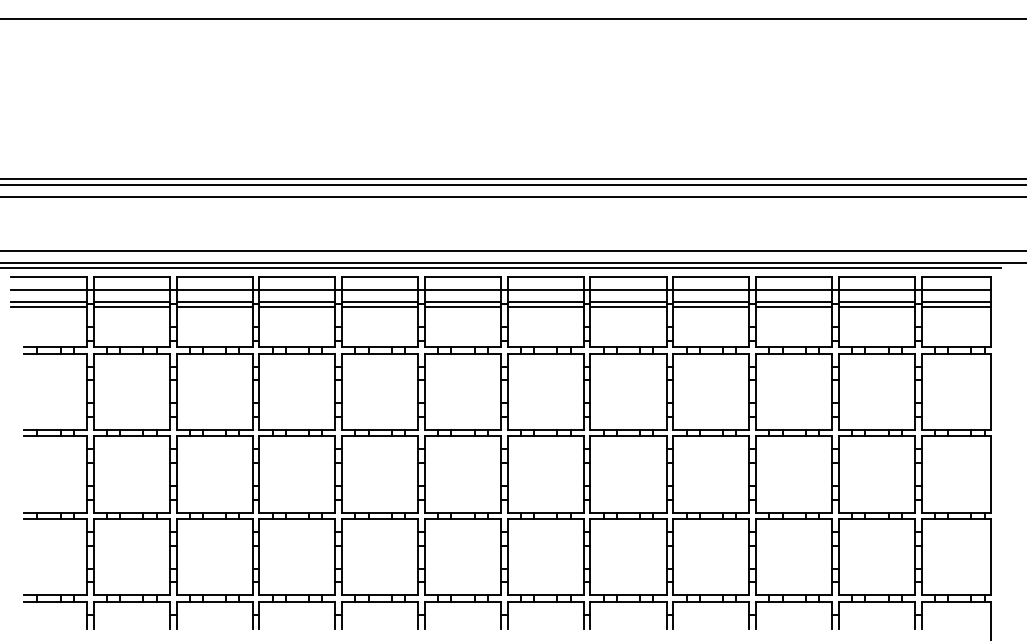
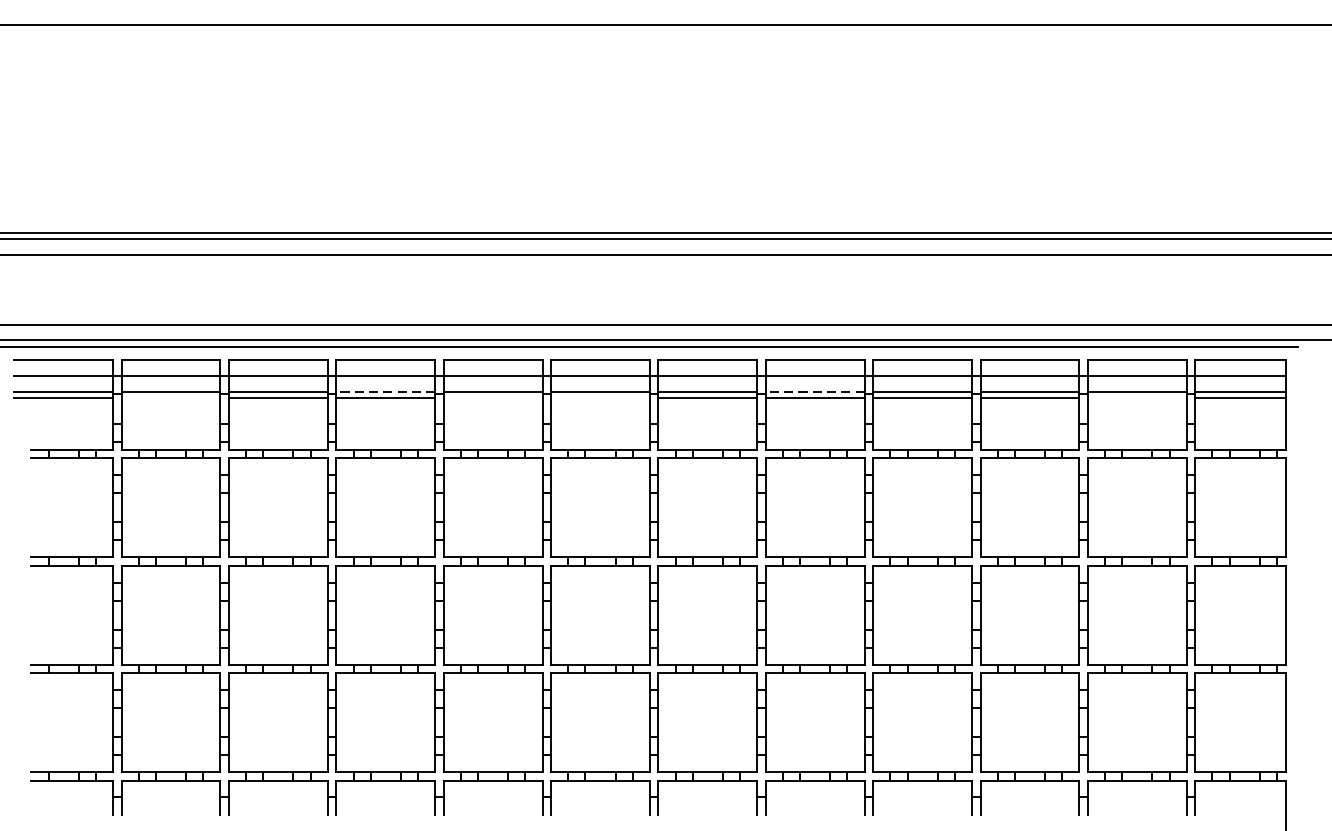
line: (296, 302) -> (384, 392), solid -> dashed
line: (628, 302) -> (815, 392), solid -> dashed
line: (131, 307) -> (170, 398), removed
line: (380, 307) -> (493, 398), removed
line: (462, 307) -> (599, 398), removed
line: (876, 307) -> (1136, 398), removed

